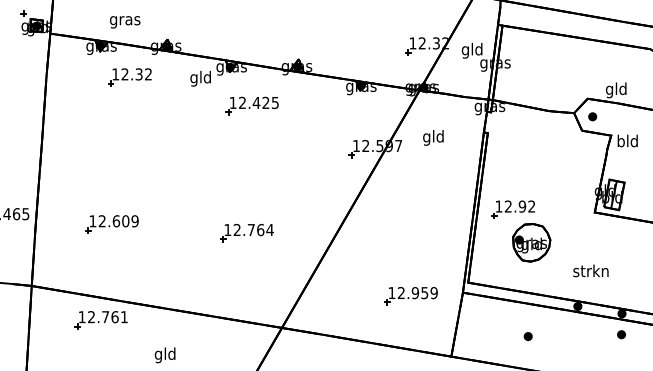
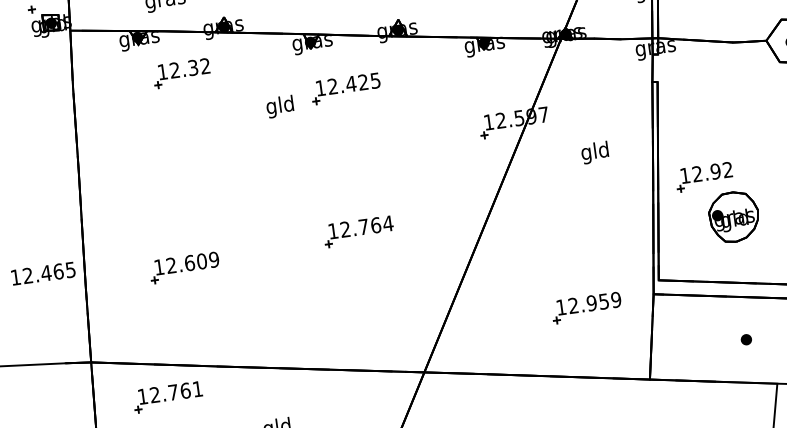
text: (200, 78) -> (279, 106), moved
text: (433, 137) -> (595, 152), moved
part: (246, 233) -> (358, 232), moved
part: (100, 320) -> (167, 397), moved

